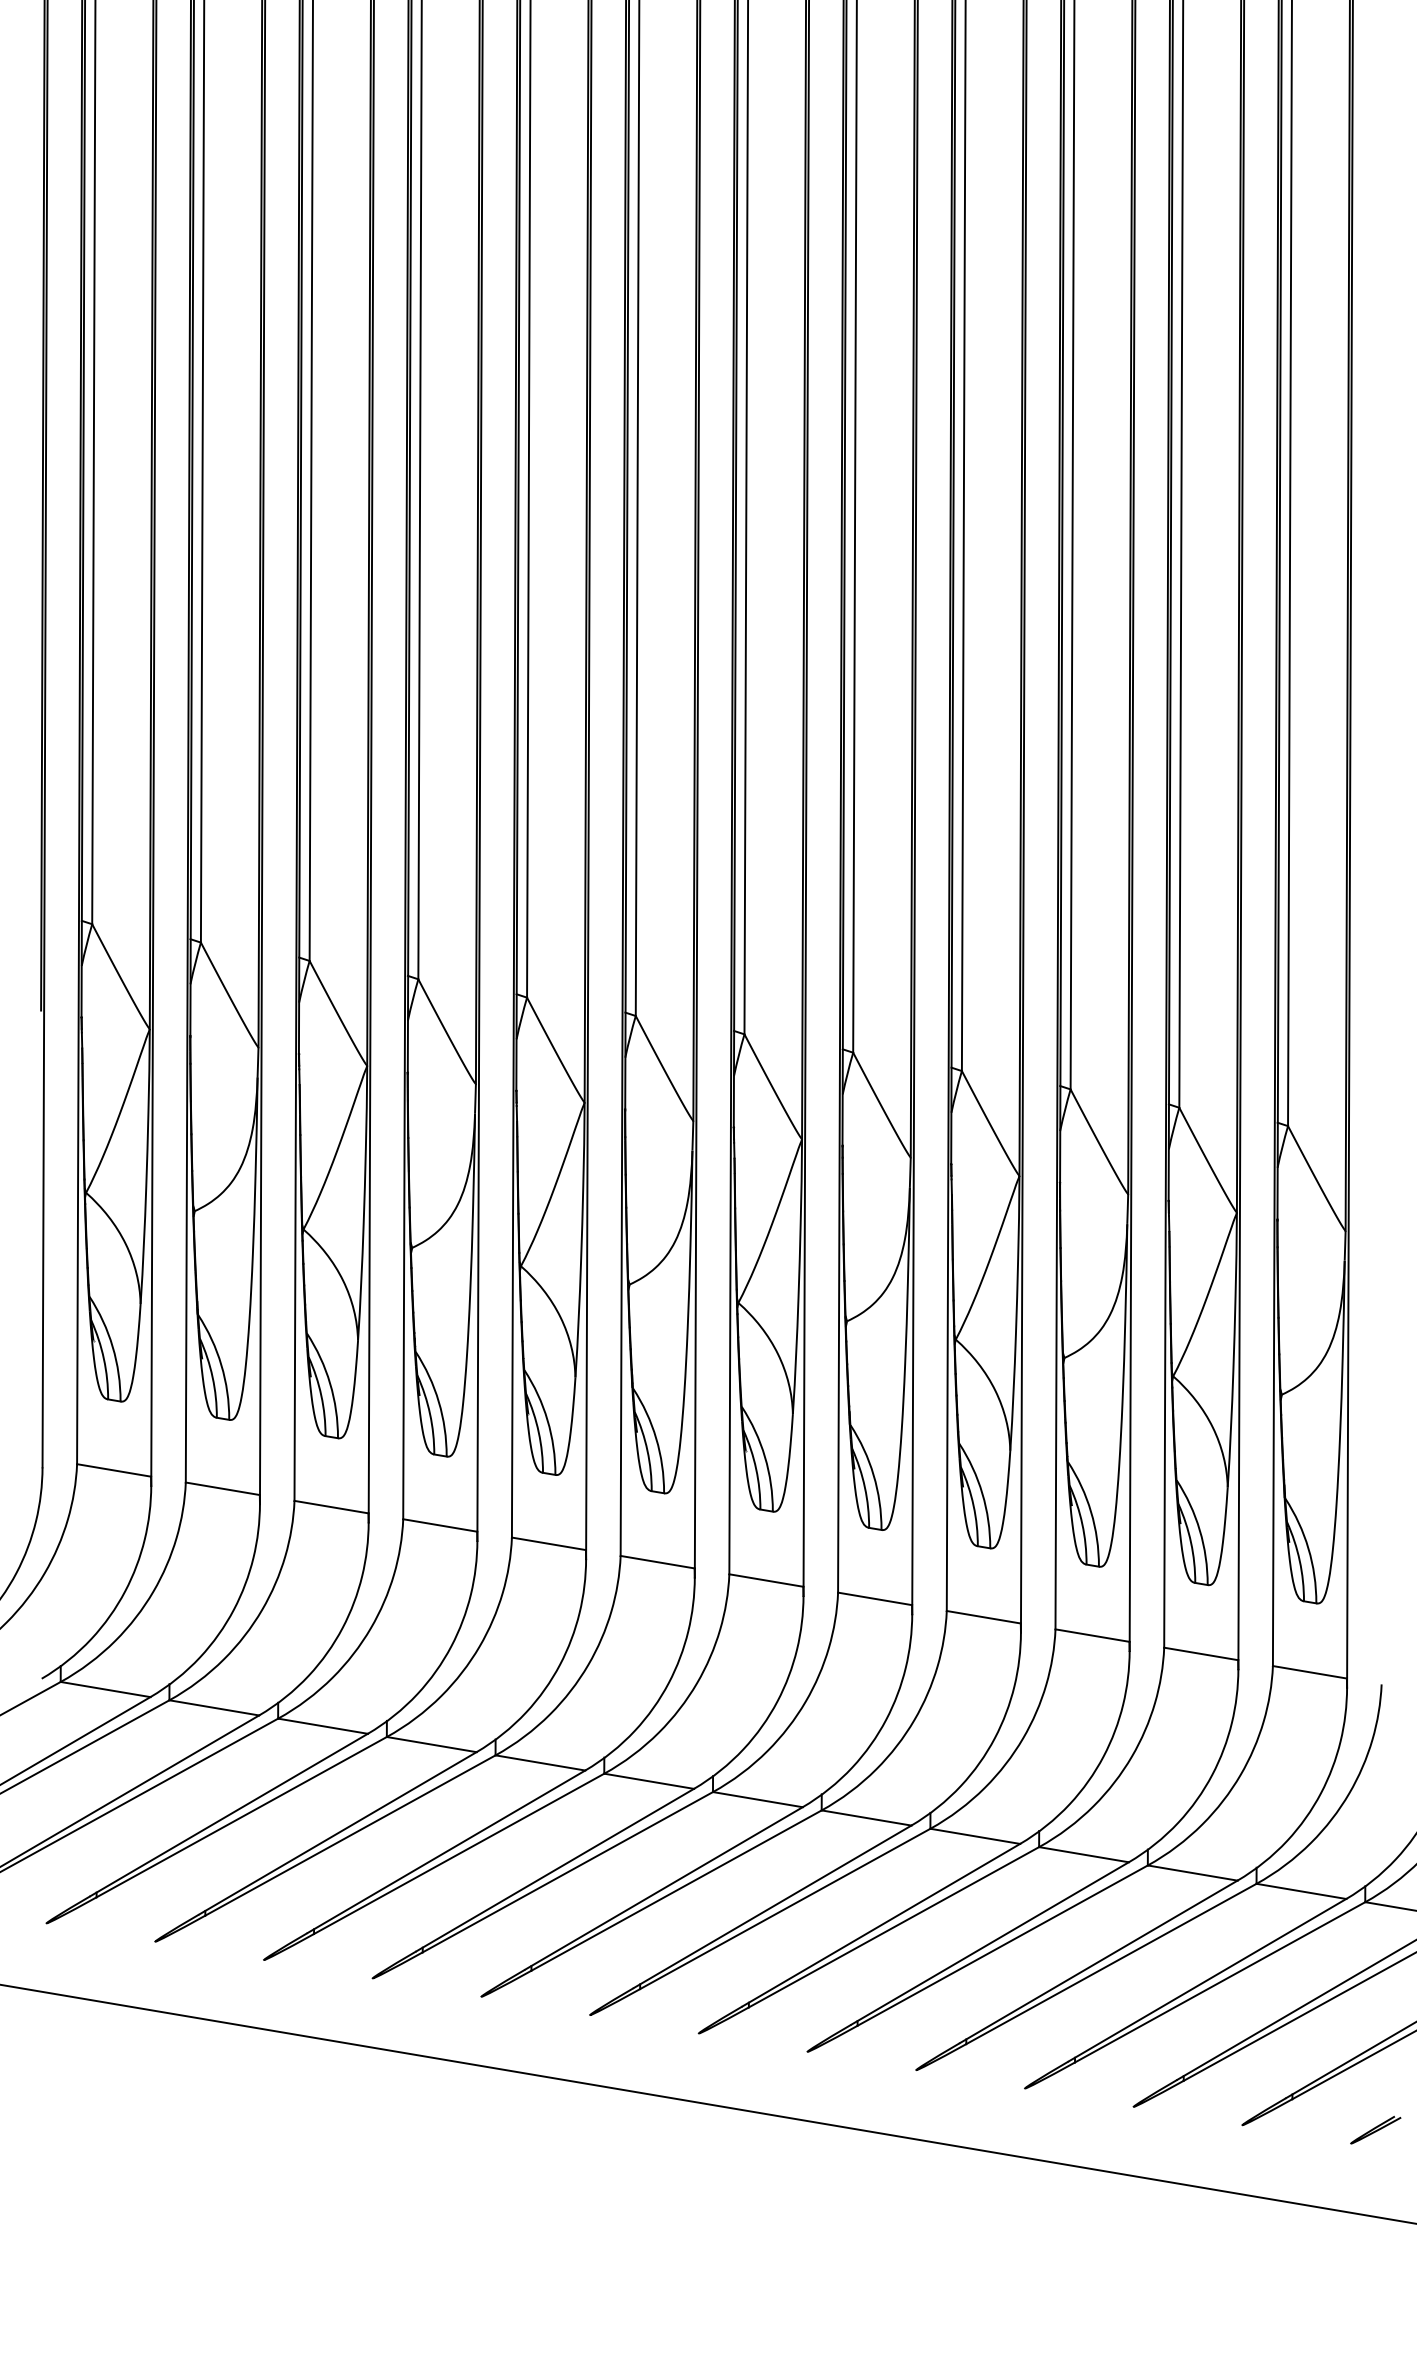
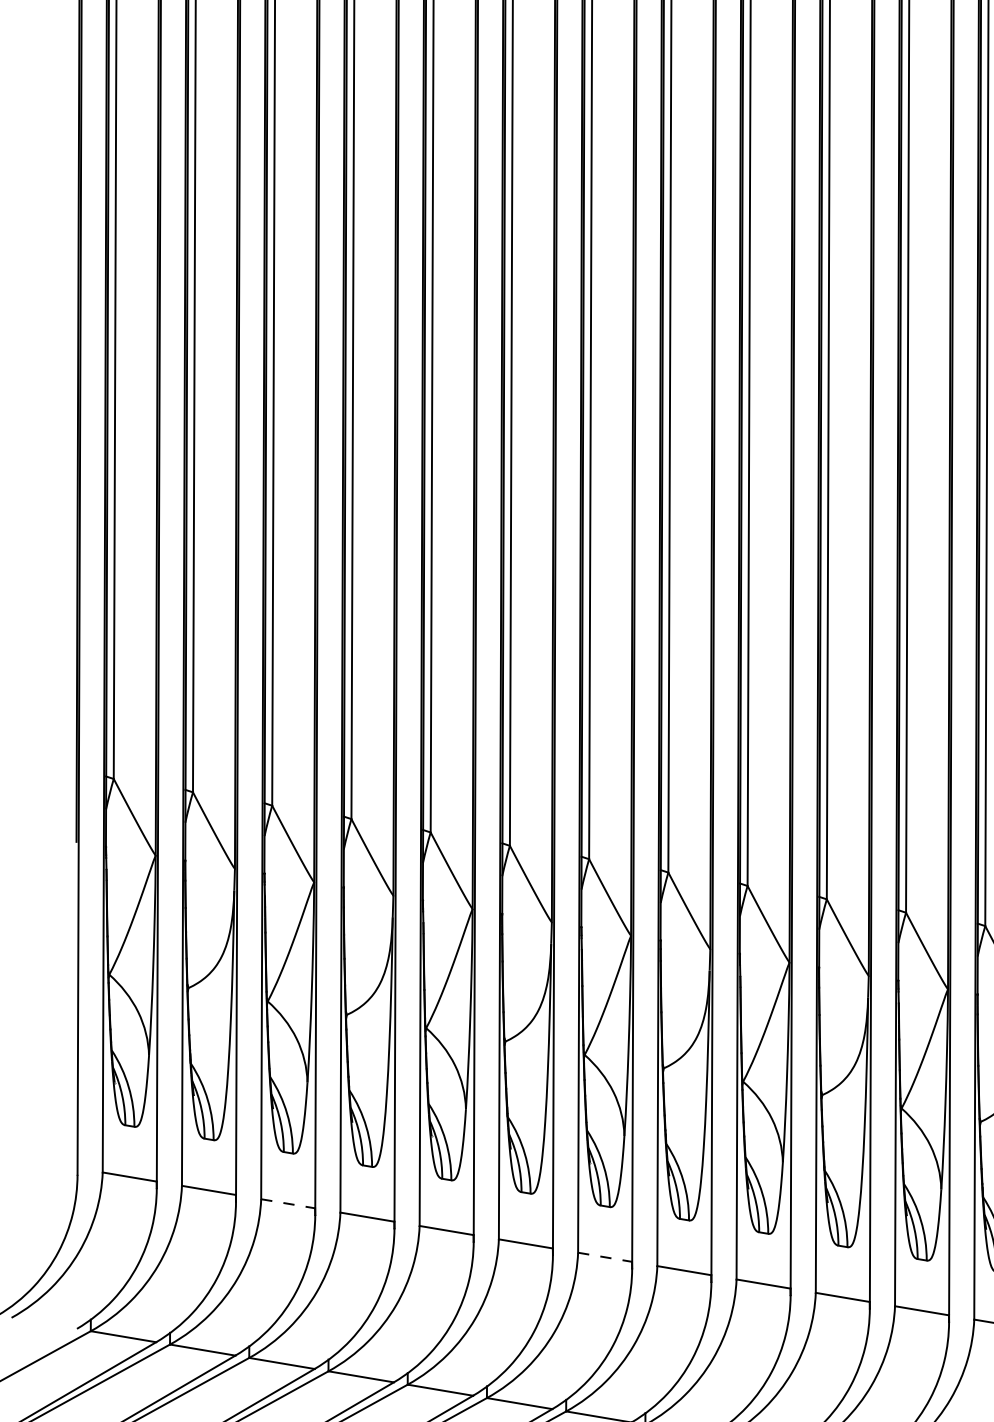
line: (331, 1507) -> (288, 1204), solid -> dashed
line: (766, 1580) -> (605, 1257), solid -> dashed

